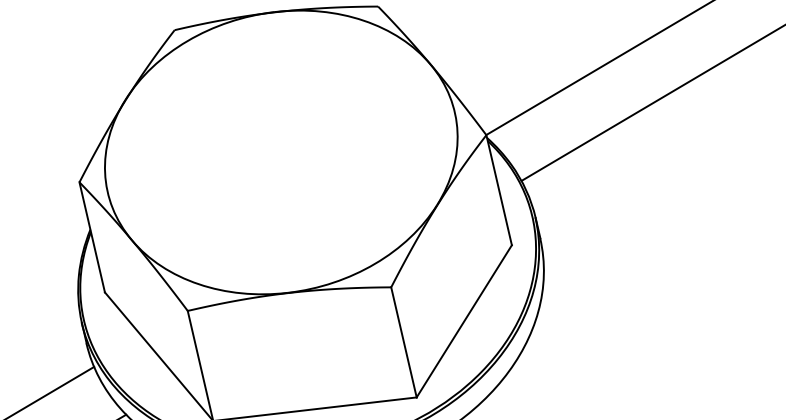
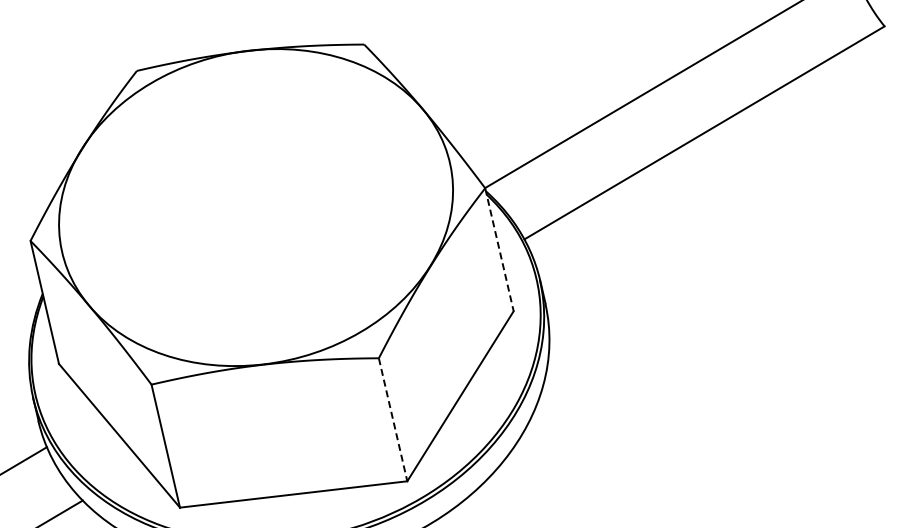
line: (499, 190) -> (499, 250), solid -> dashed
line: (404, 343) -> (393, 420), solid -> dashed

